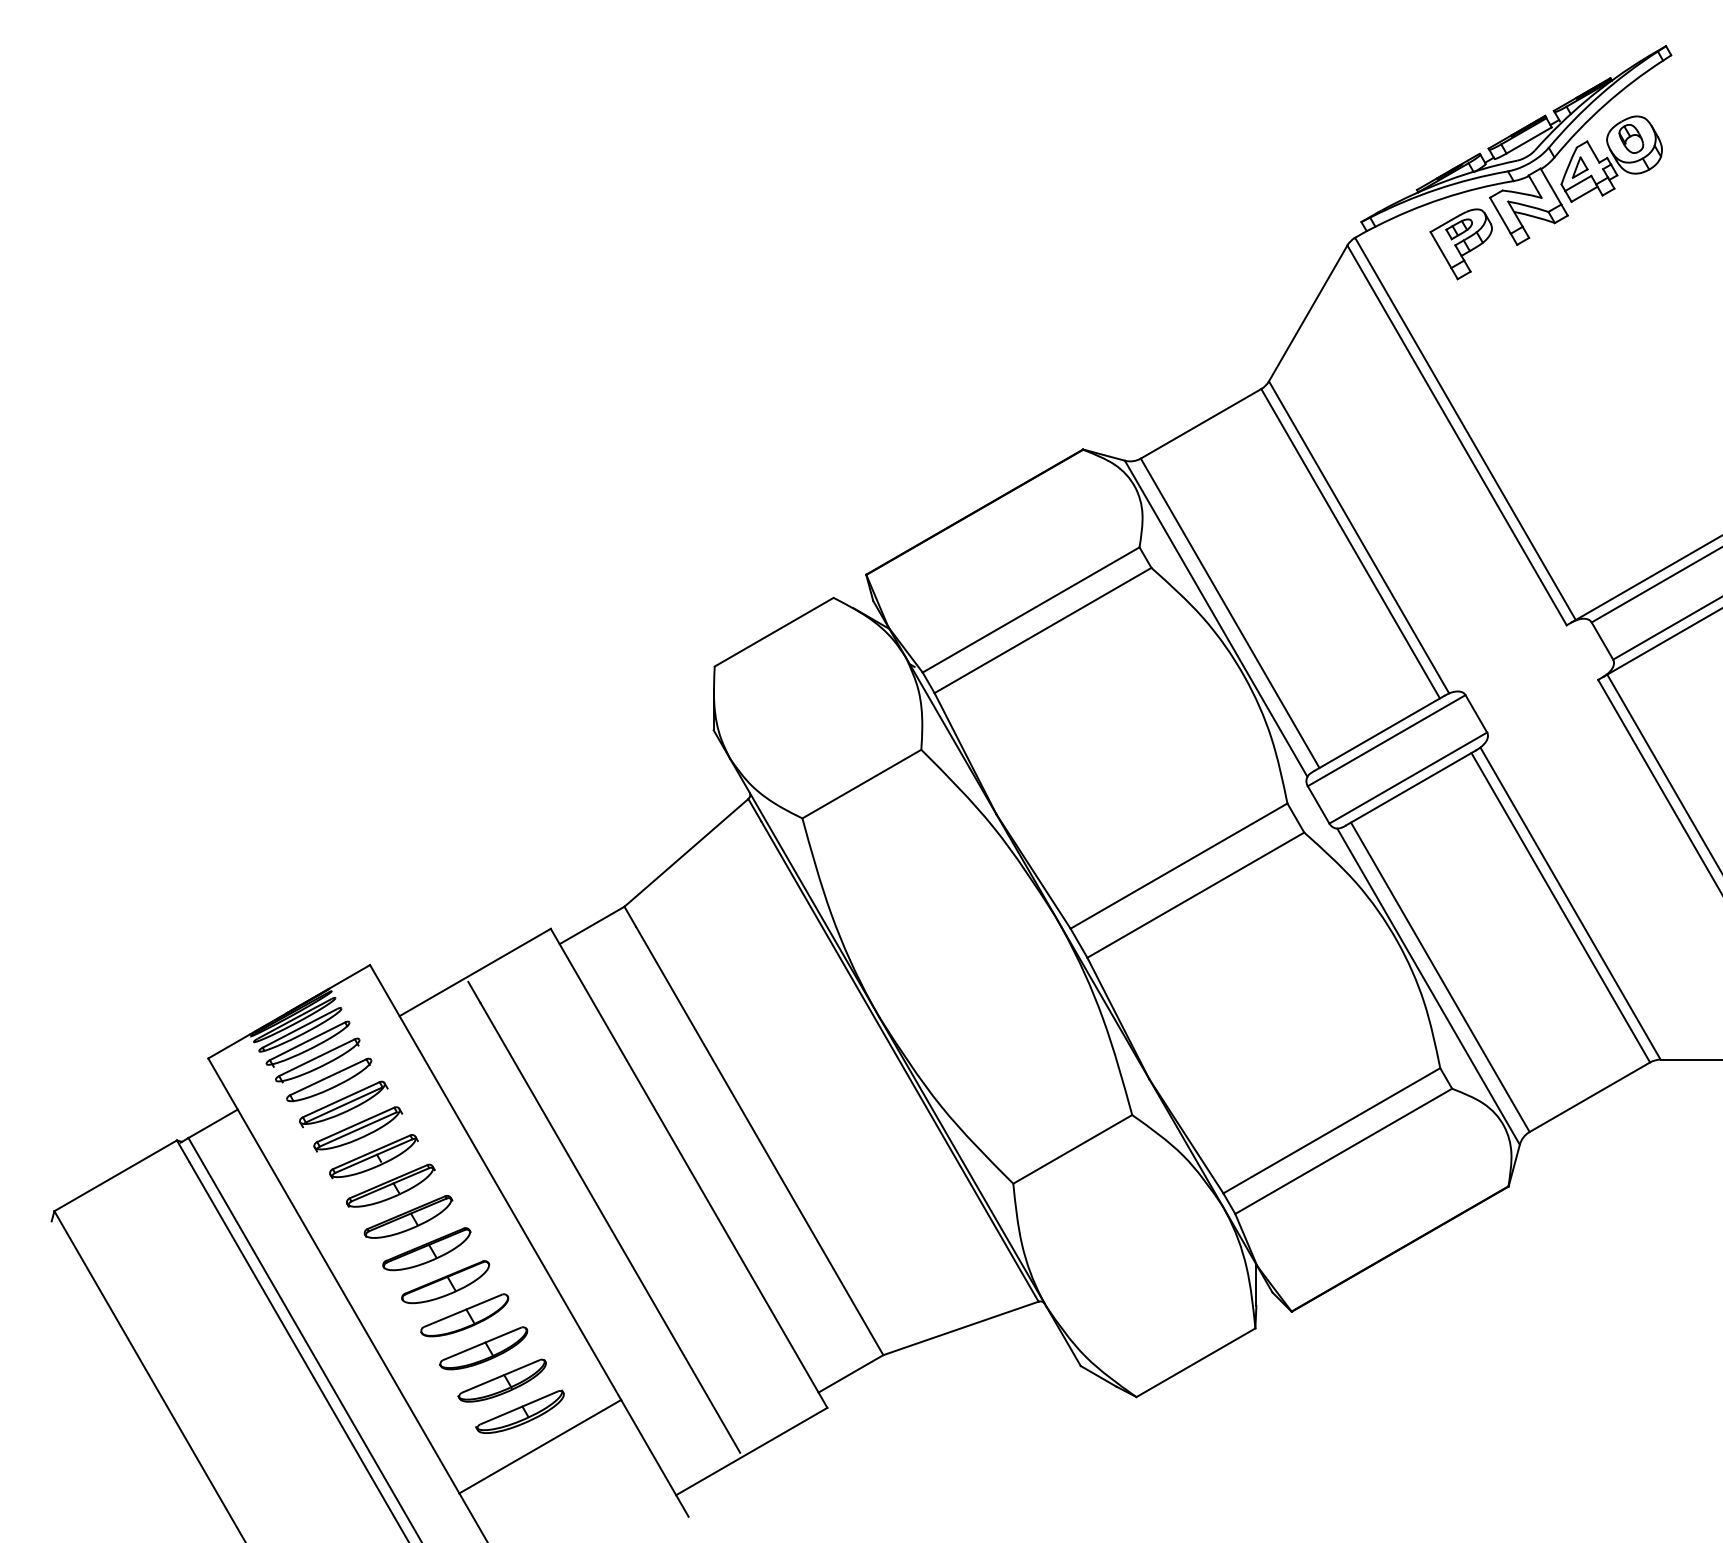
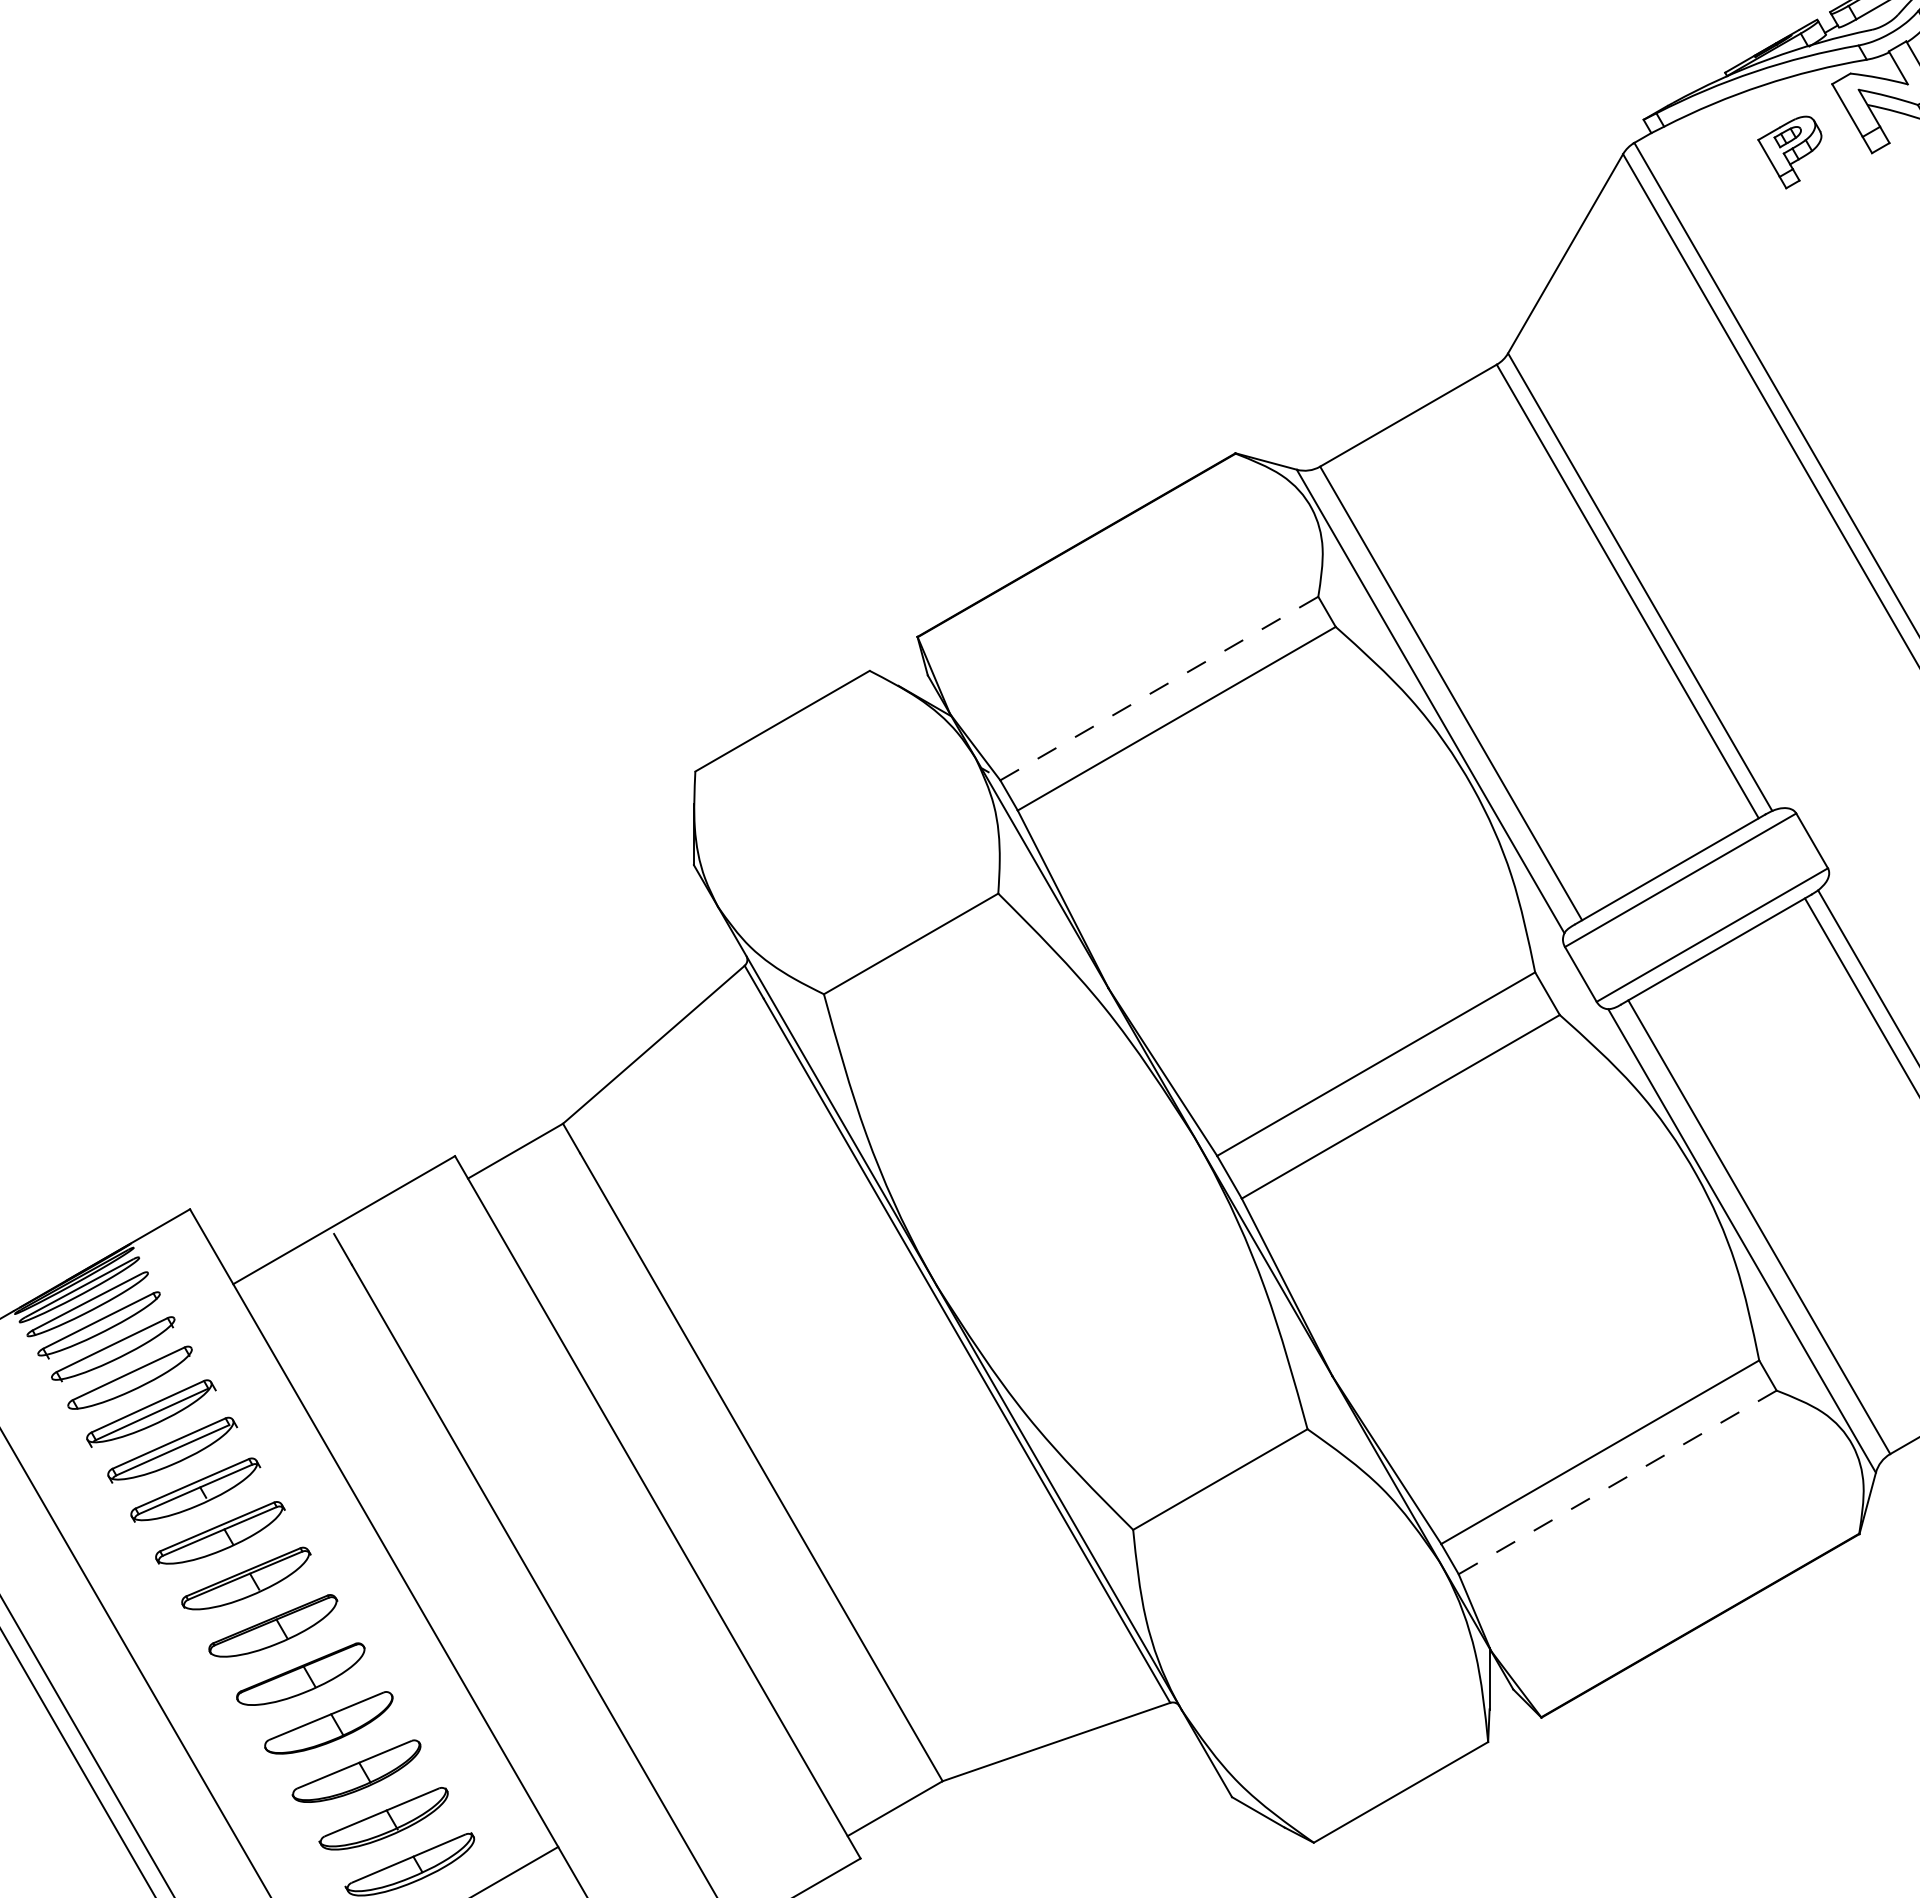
part: (1460, 244) -> (1788, 152), size x0.7
line: (1031, 609) -> (1159, 687), solid -> dashed
line: (1343, 1151) -> (1617, 1482), solid -> dashed

